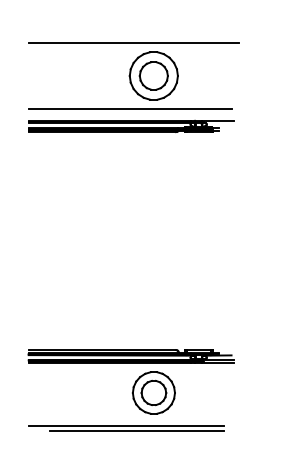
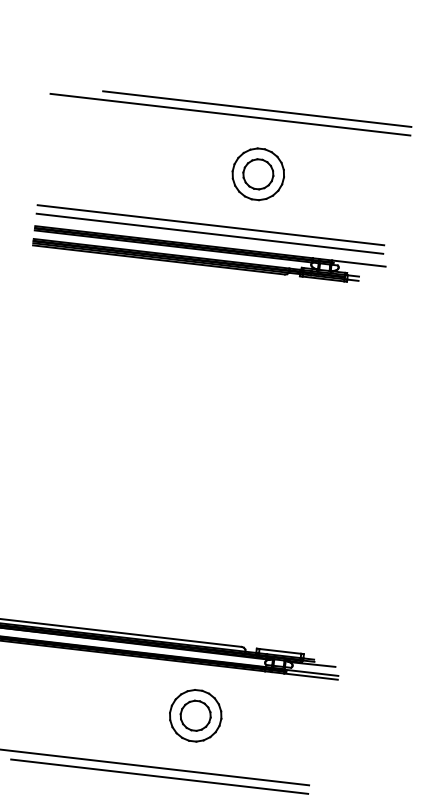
line: (148, 38) -> (256, 109), added
part: (154, 75) -> (259, 173), size x0.62
line: (129, 113) -> (208, 233), added
part: (154, 392) -> (196, 715), size x0.71

